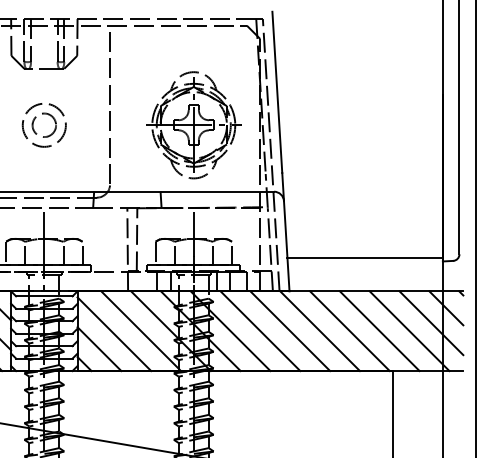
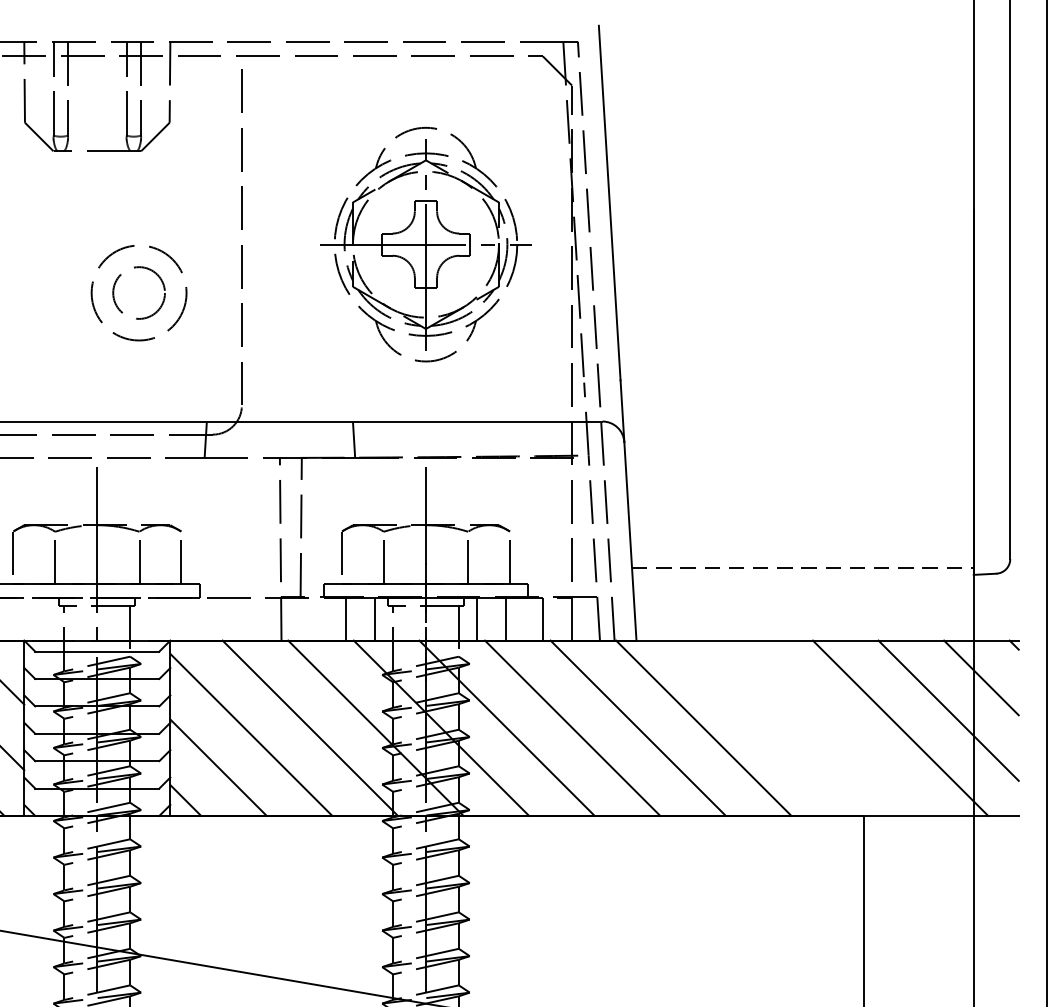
part: (34, 121) -> (117, 284), moved
part: (193, 125) -> (425, 245), moved
line: (365, 258) -> (803, 568), solid -> dashed
line: (349, 331) -> (768, 728), removed
line: (379, 331) -> (834, 728), removed

